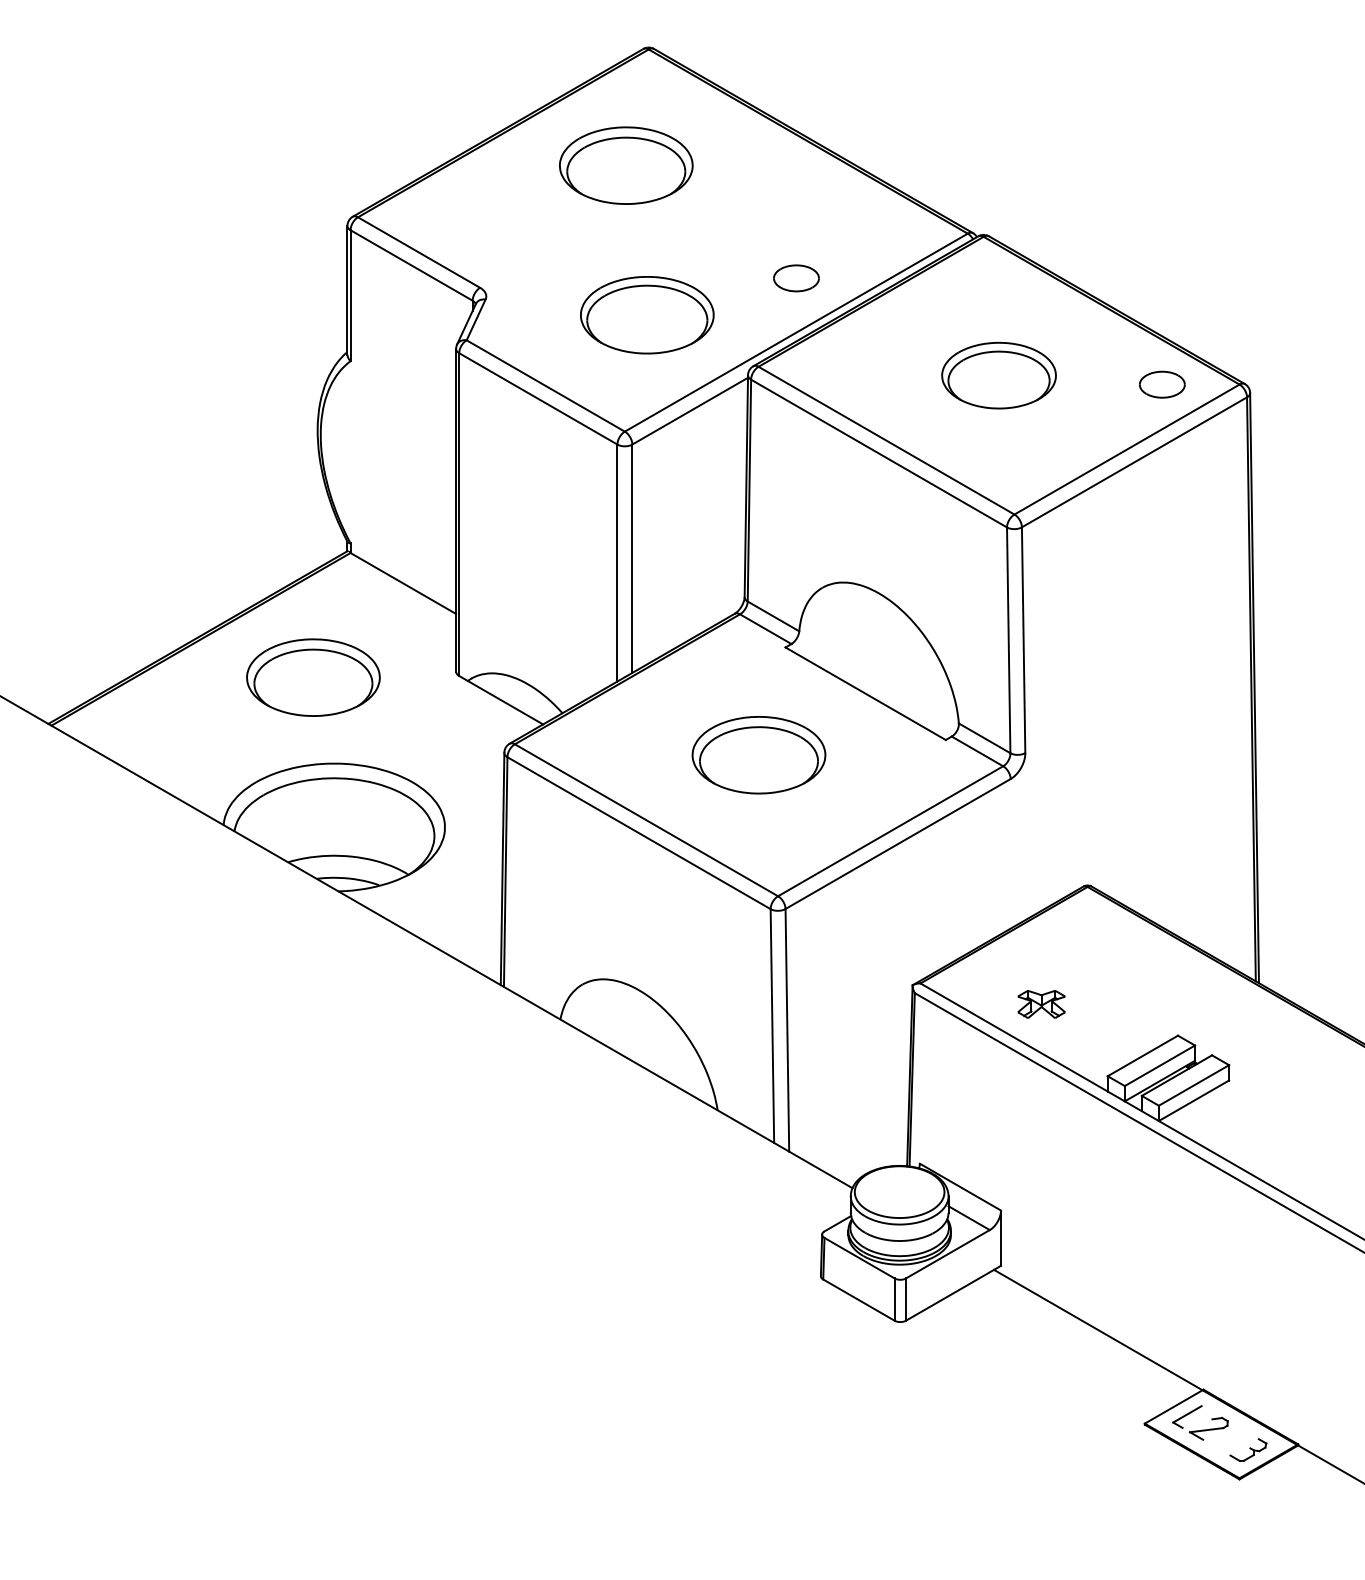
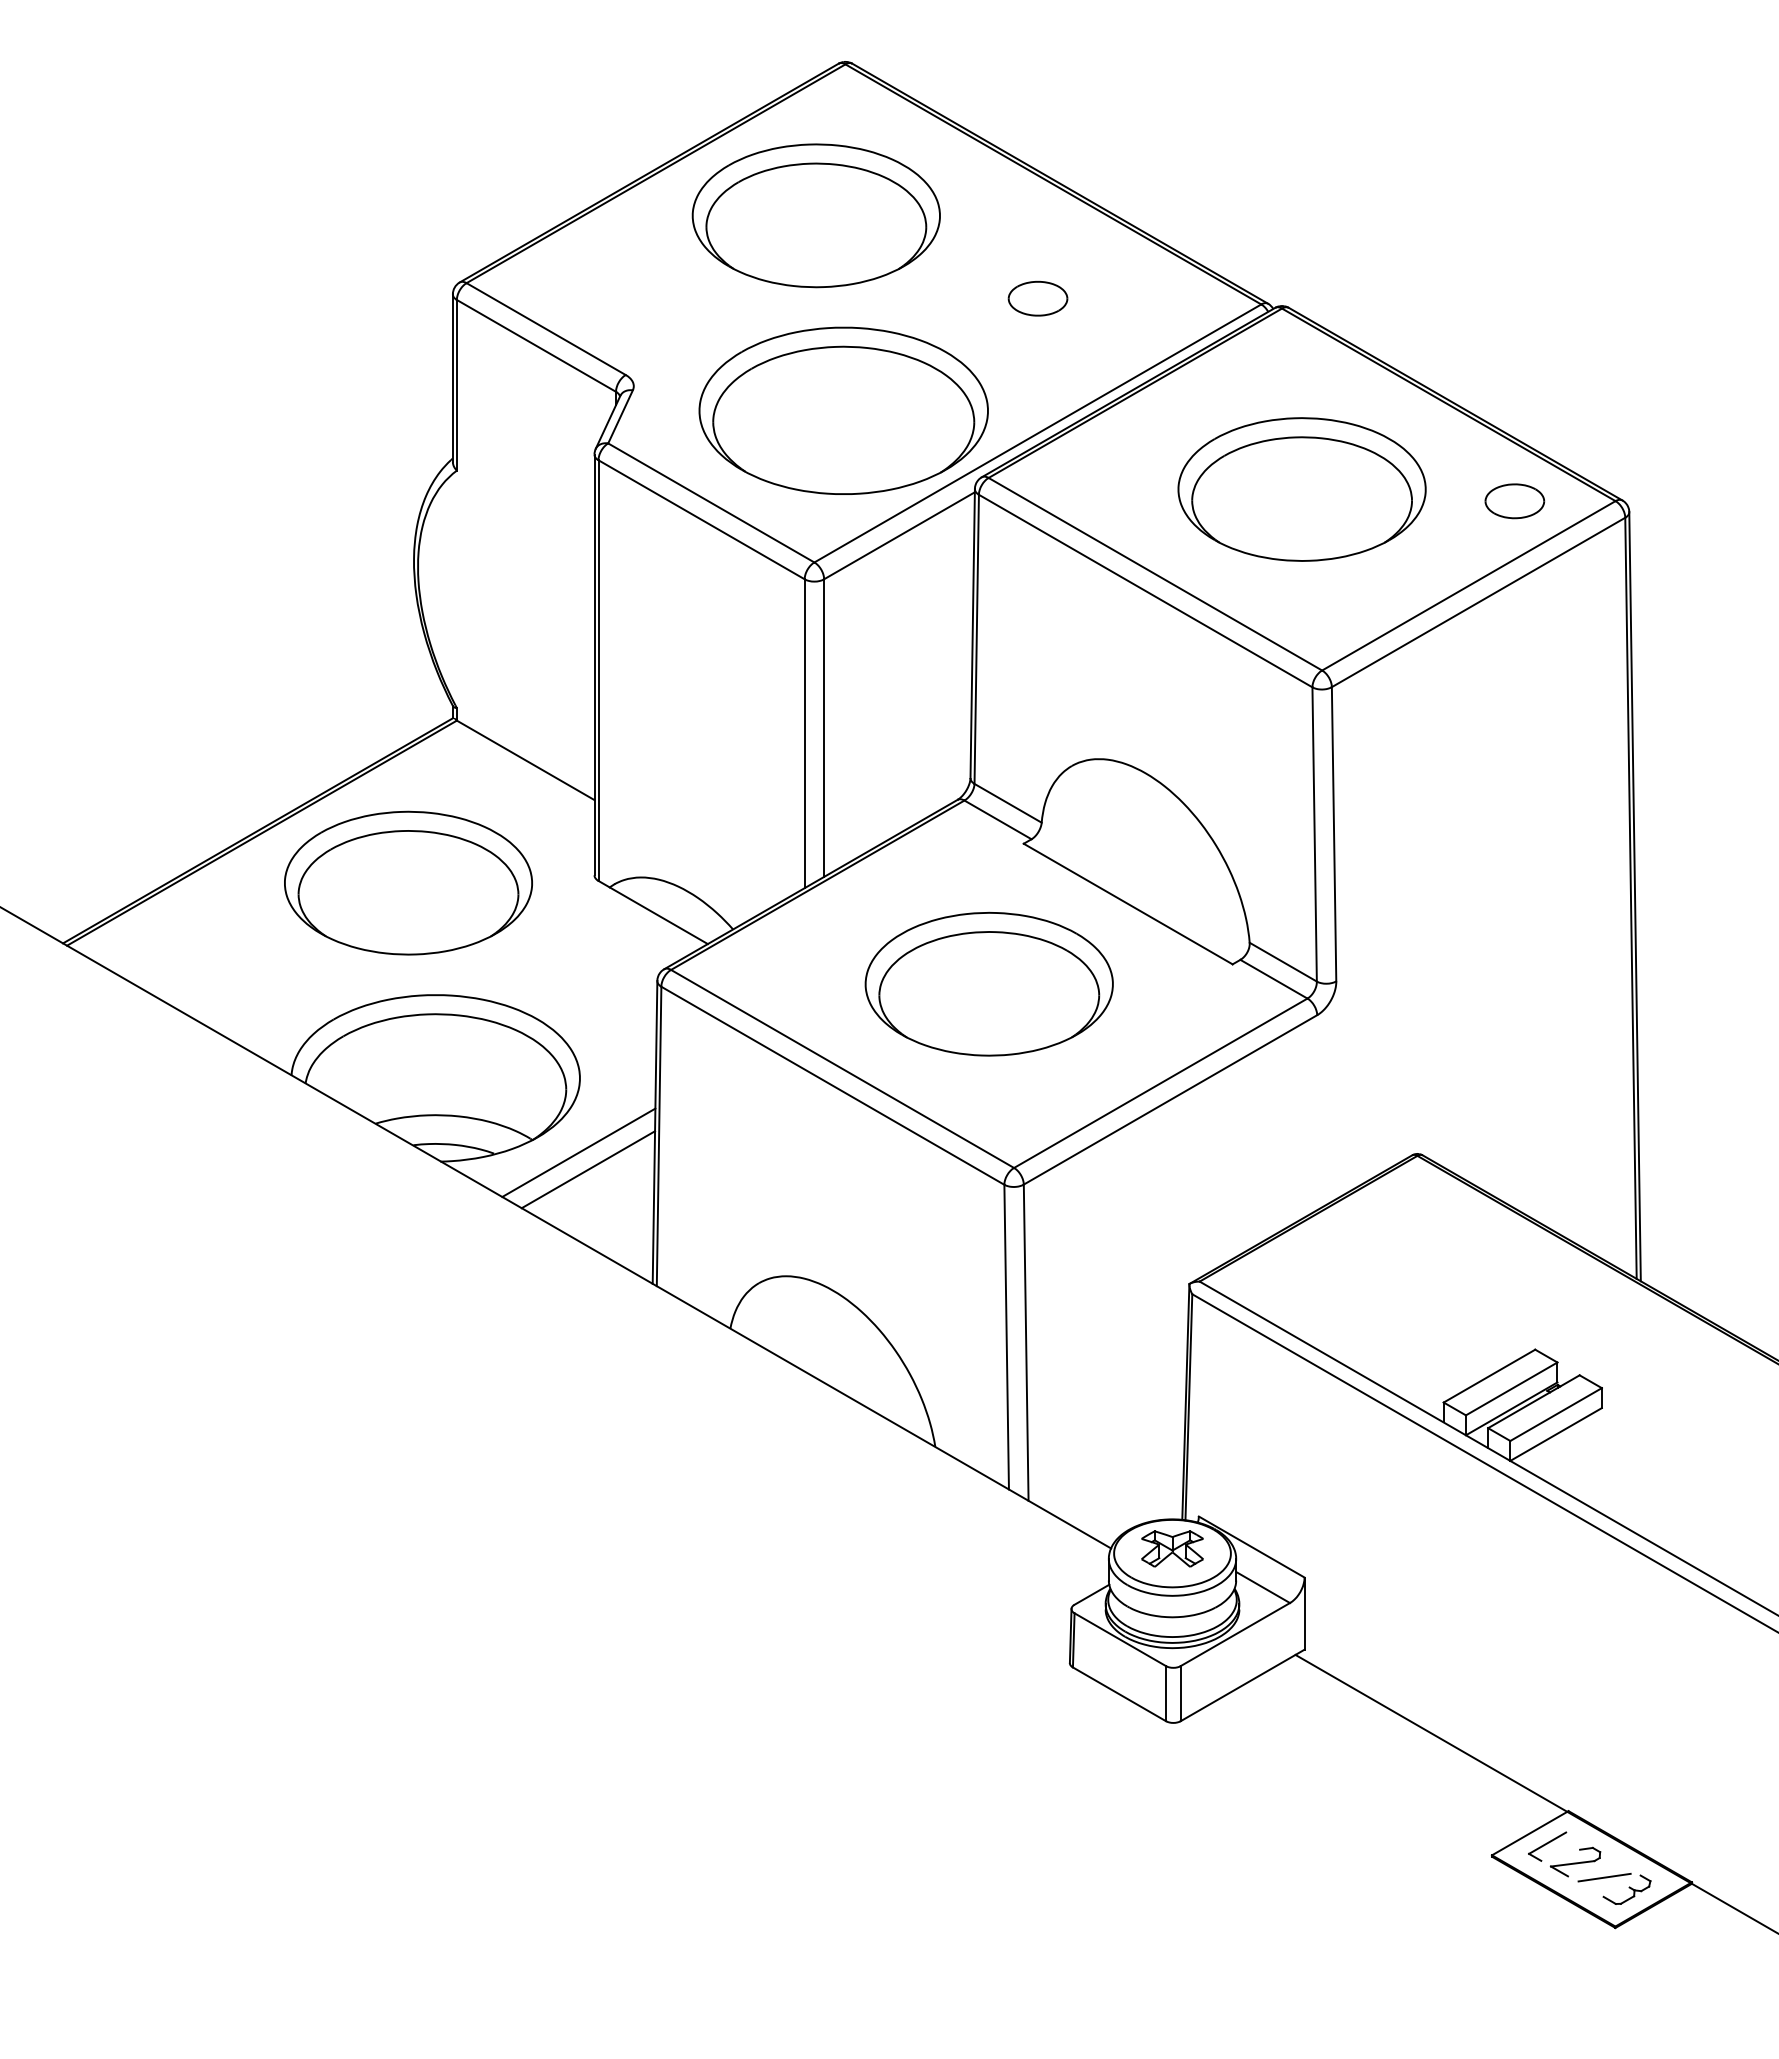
part: (625, 165) -> (815, 215), size x1.43
part: (796, 278) -> (1037, 298), moved
part: (647, 315) -> (843, 410), size x1.67
part: (998, 375) -> (1301, 489), size x1.67
part: (313, 677) -> (408, 882), size x1.43
part: (758, 754) -> (988, 983), size x1.43
line: (443, 884) -> (578, 1152), added
line: (451, 897) -> (588, 1169), added
part: (1041, 1004) -> (1172, 1548), moved
line: (1231, 1440) -> (1604, 1877), added

